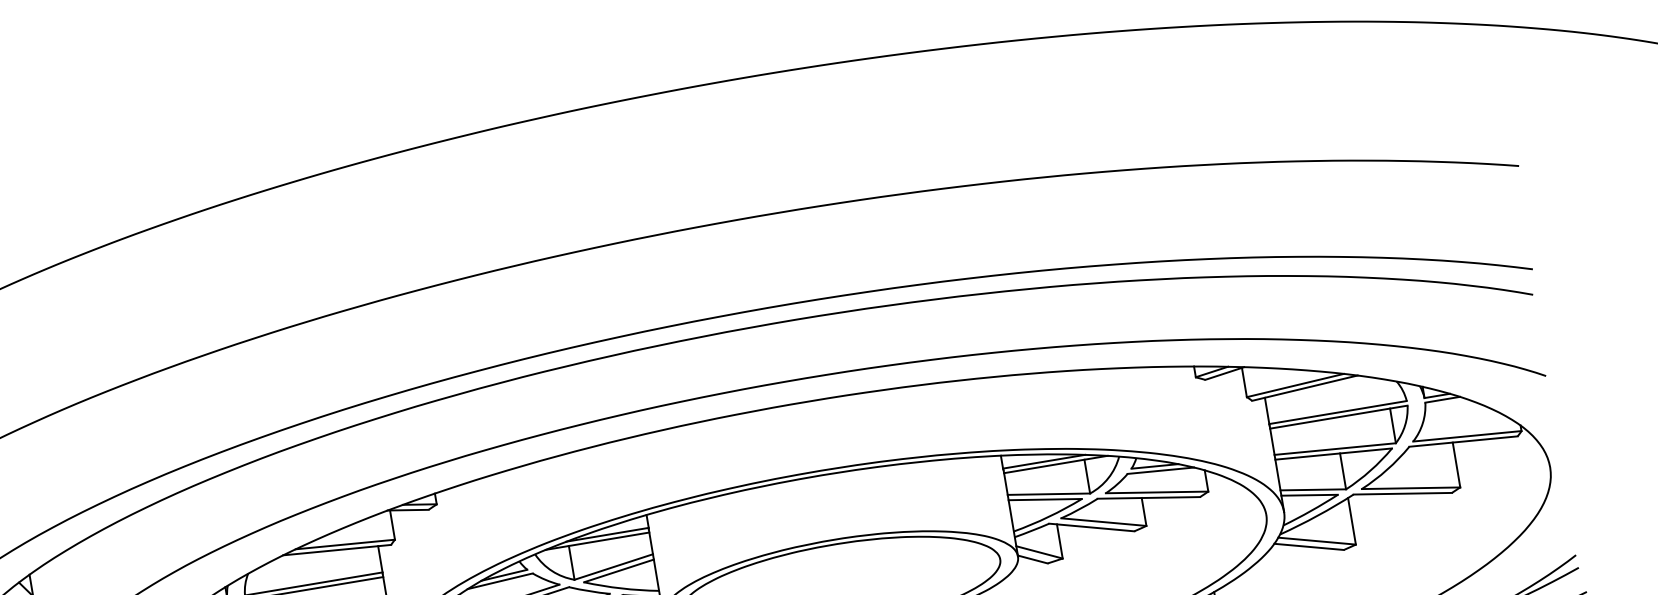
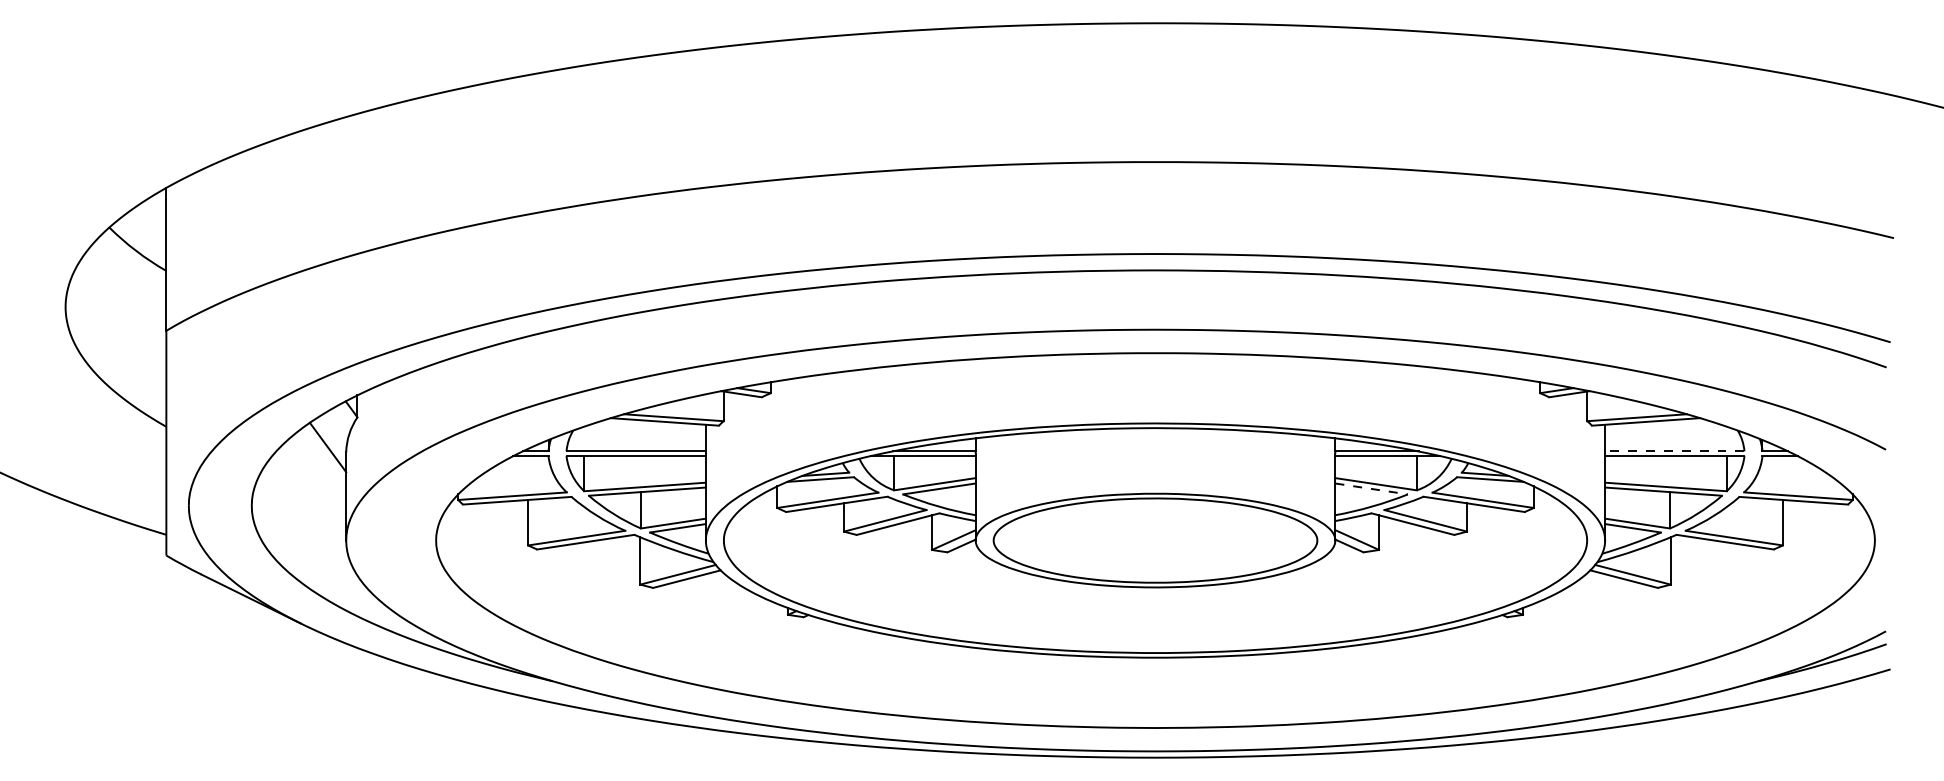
line: (1337, 412) -> (1674, 451), solid -> dashed
line: (1045, 499) -> (1371, 488), solid -> dashed

